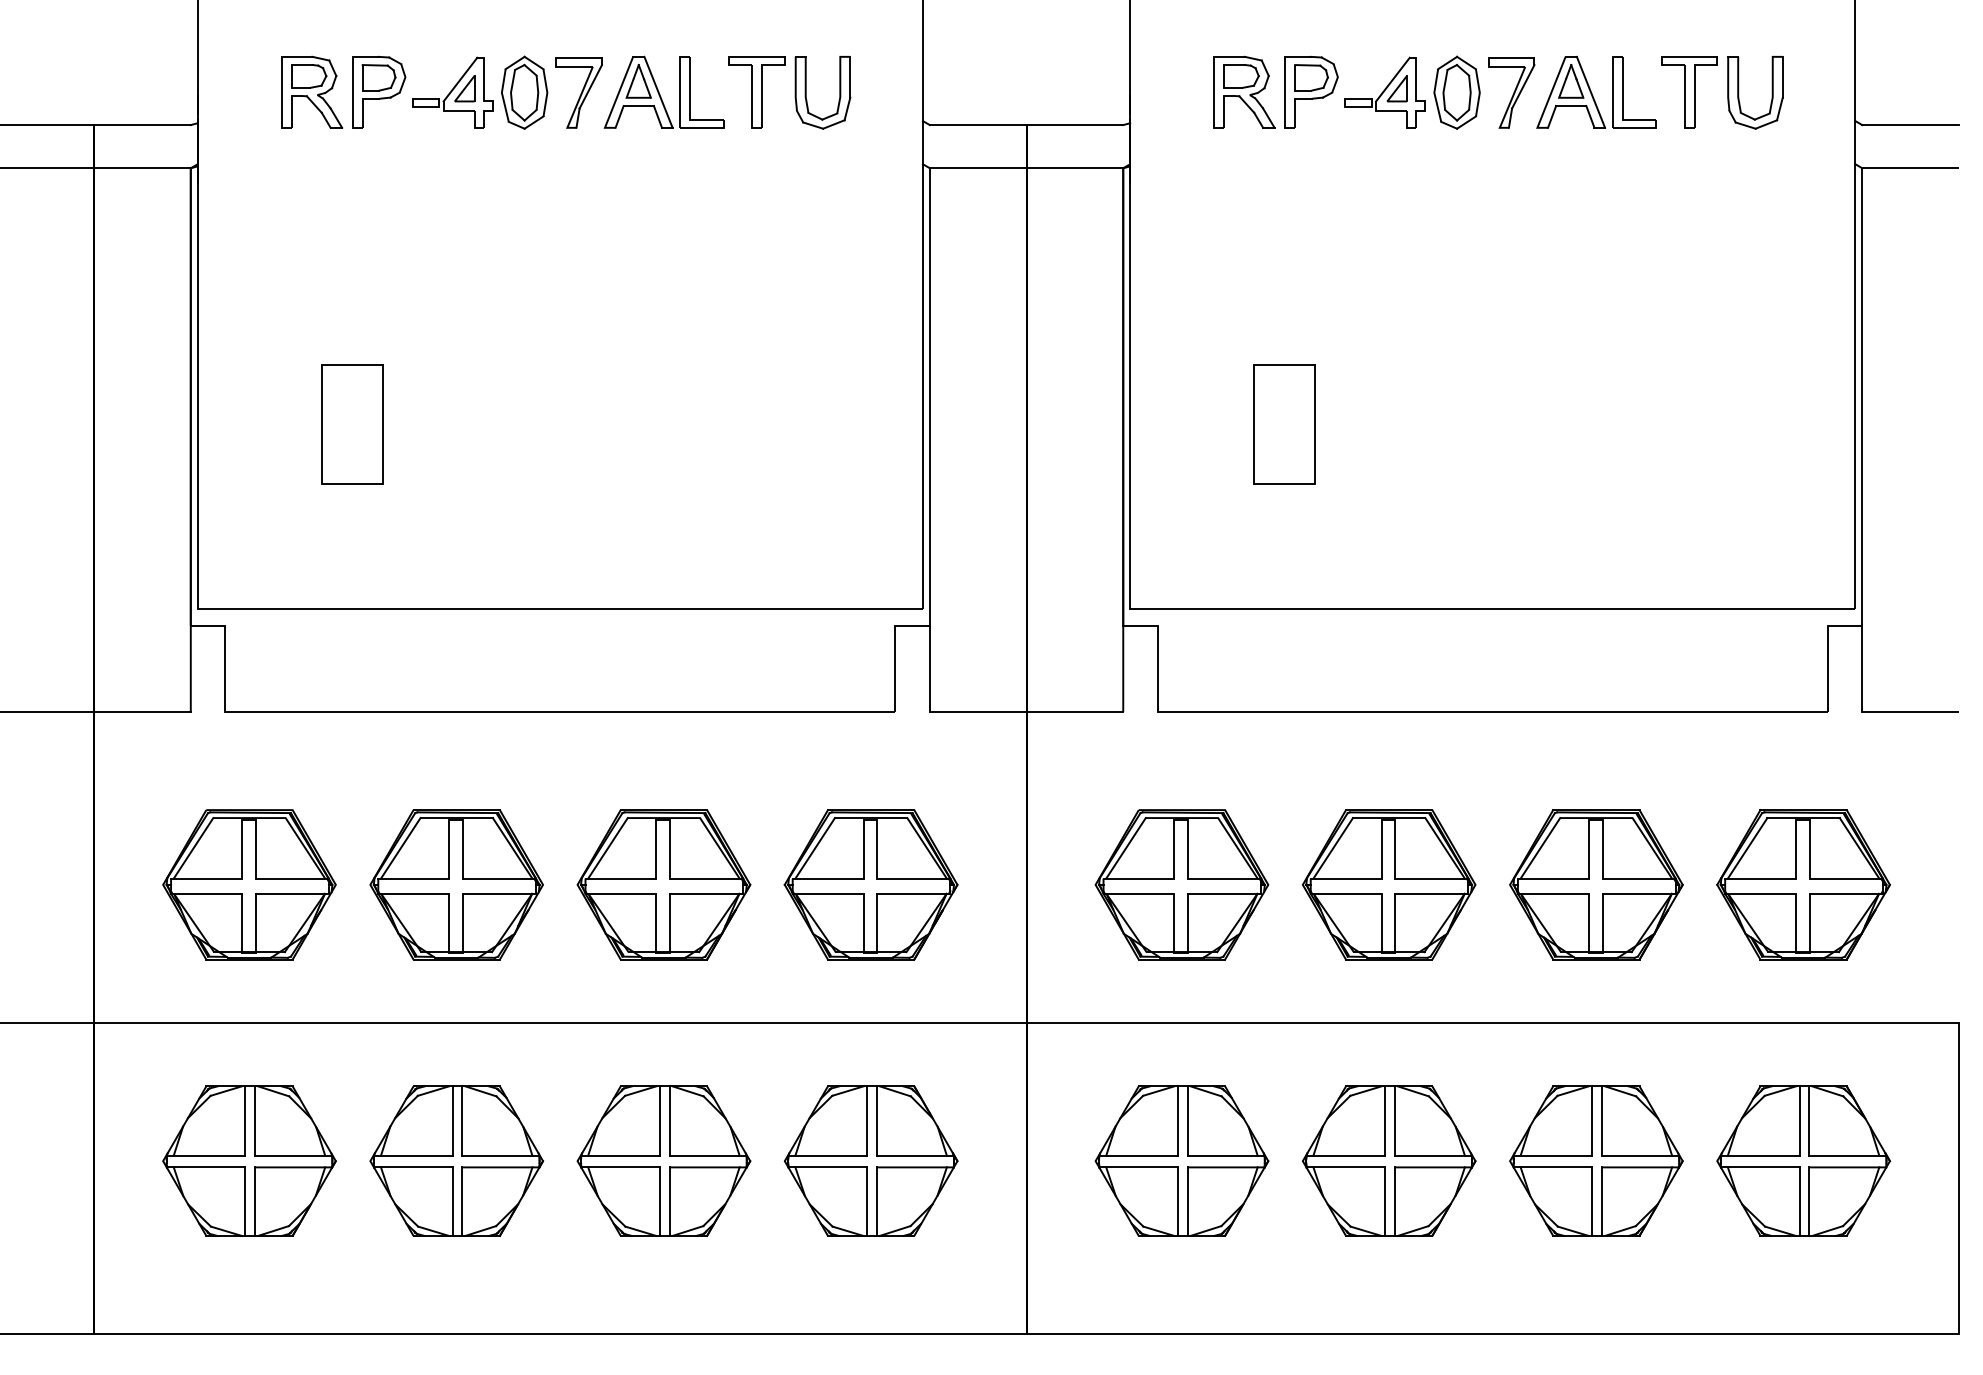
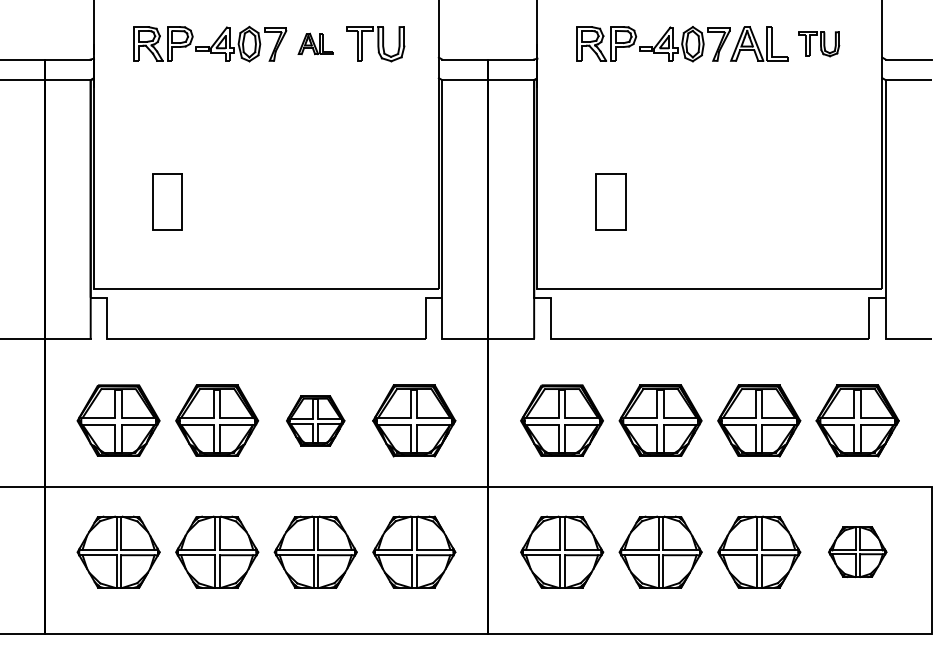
part: (663, 91) -> (315, 43), size x0.6
part: (1721, 93) -> (818, 44), size x0.7
part: (663, 884) -> (315, 420), size x0.7
part: (1803, 1159) -> (857, 551), size x0.7

